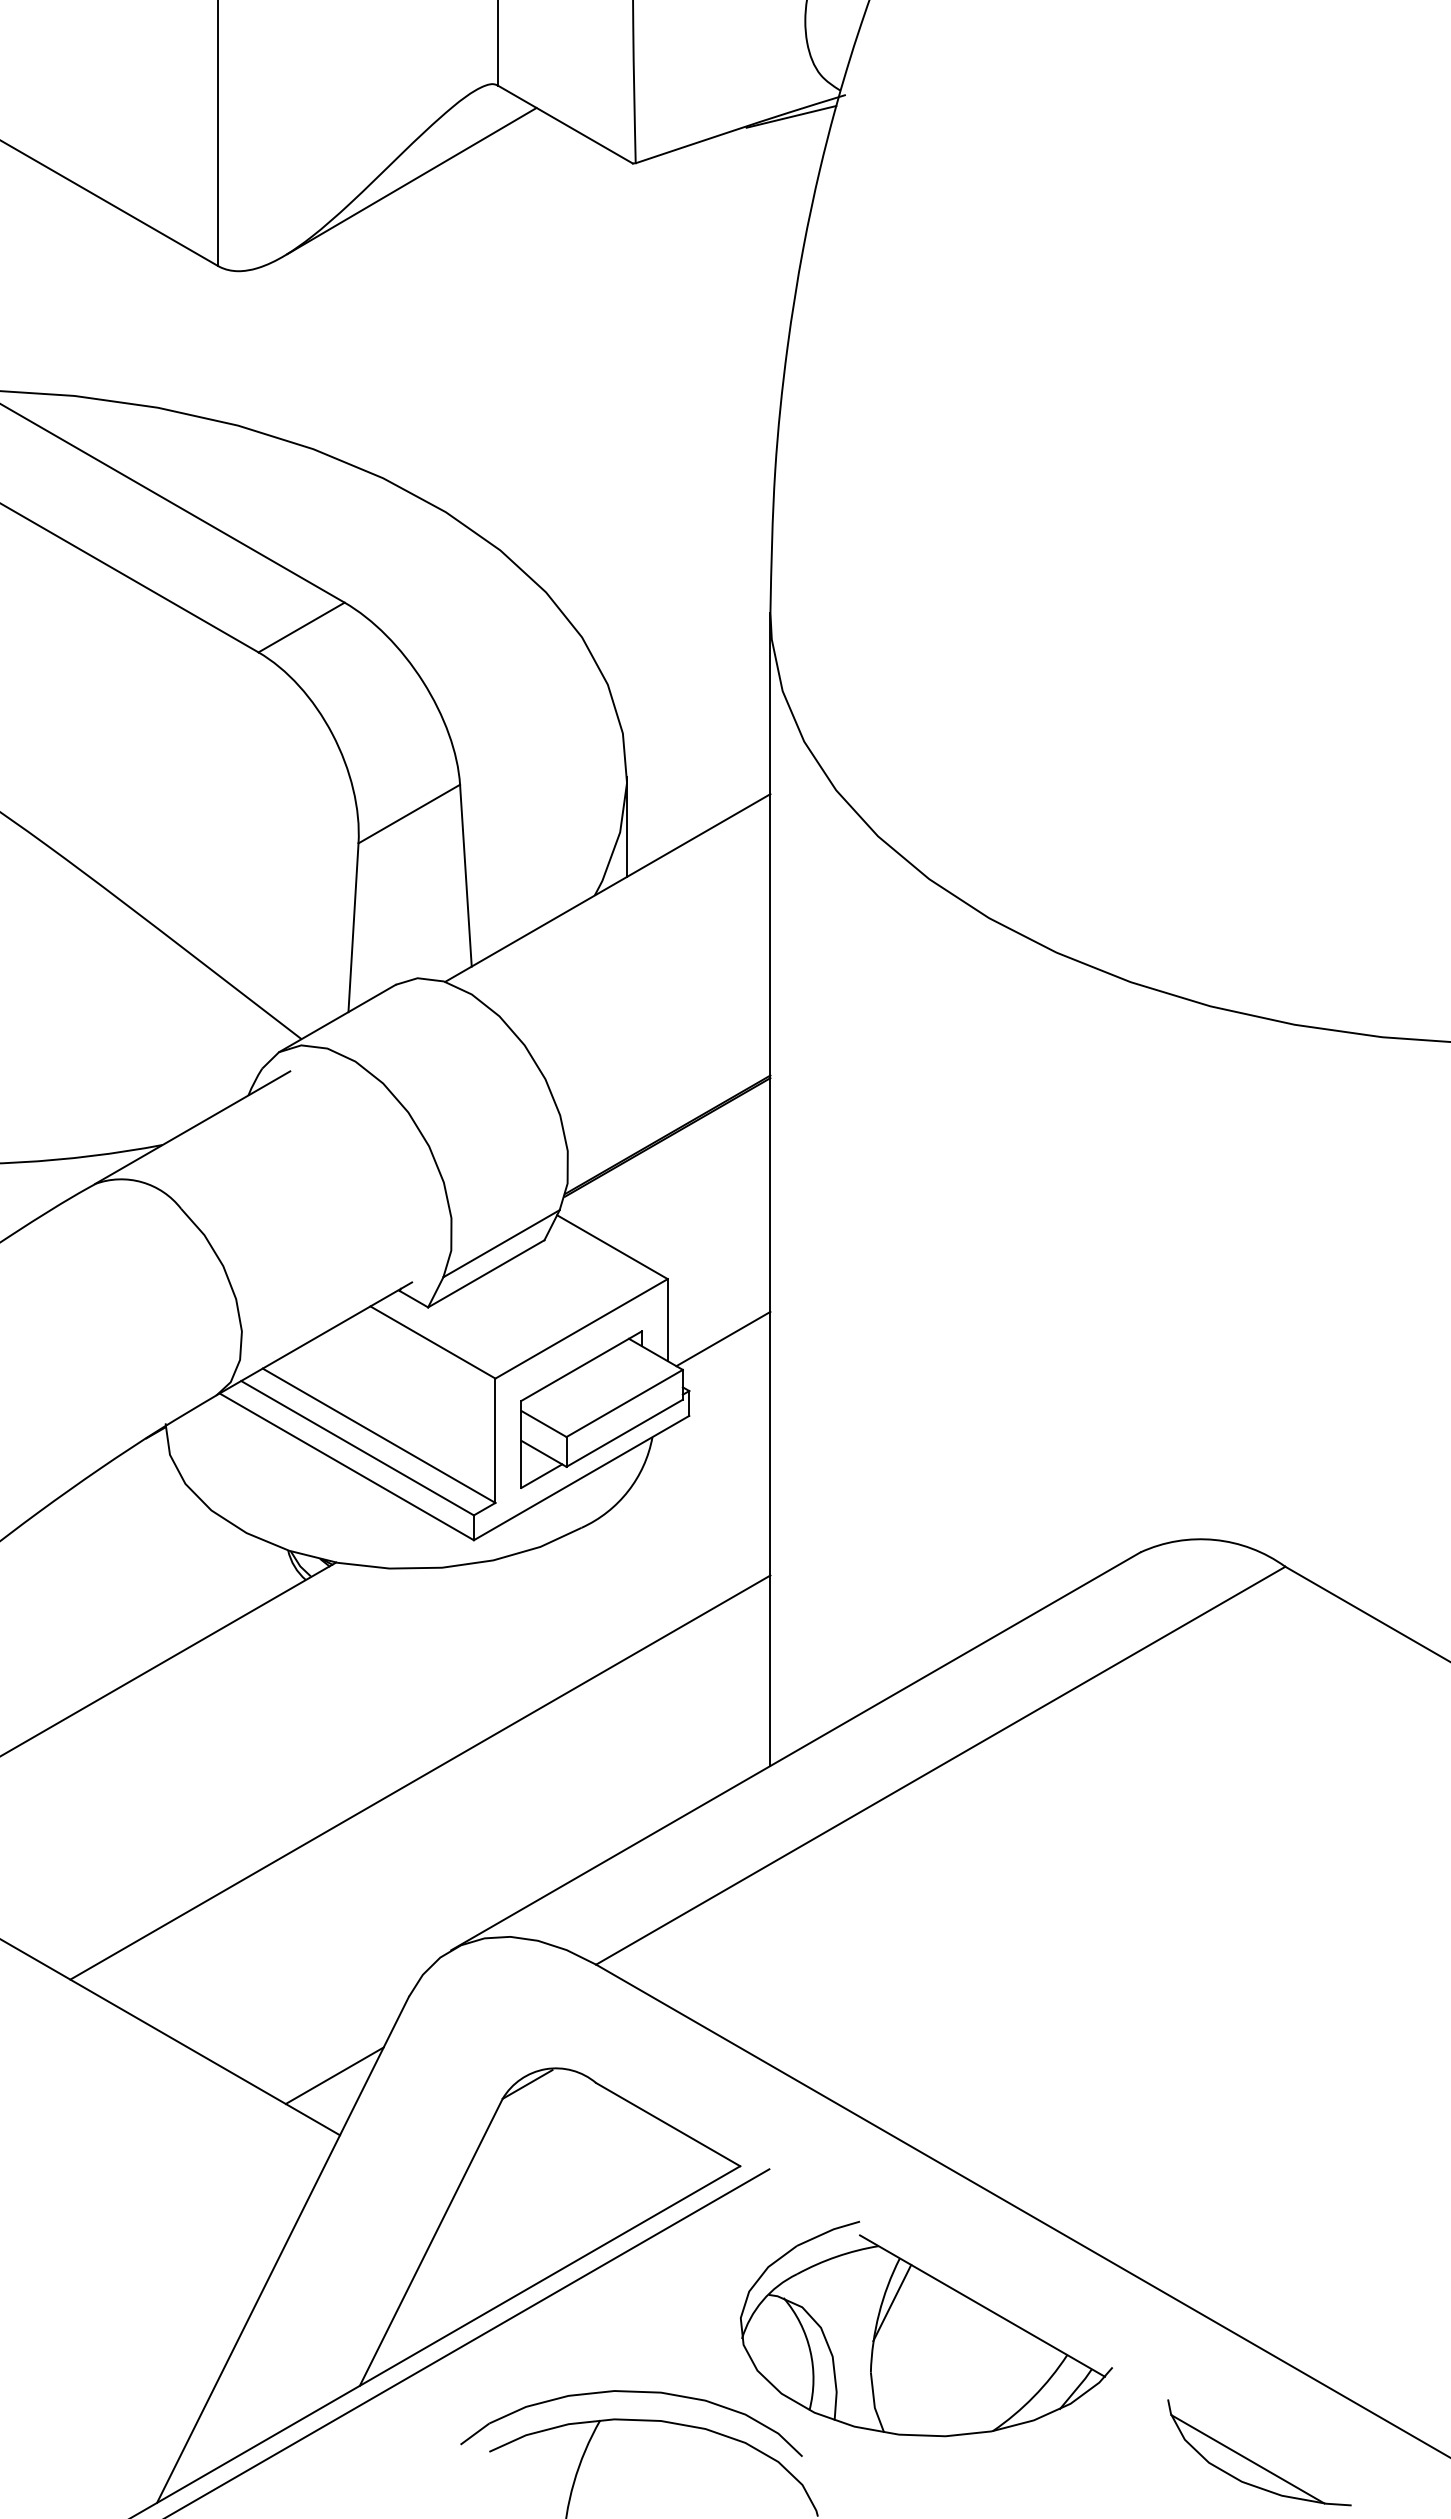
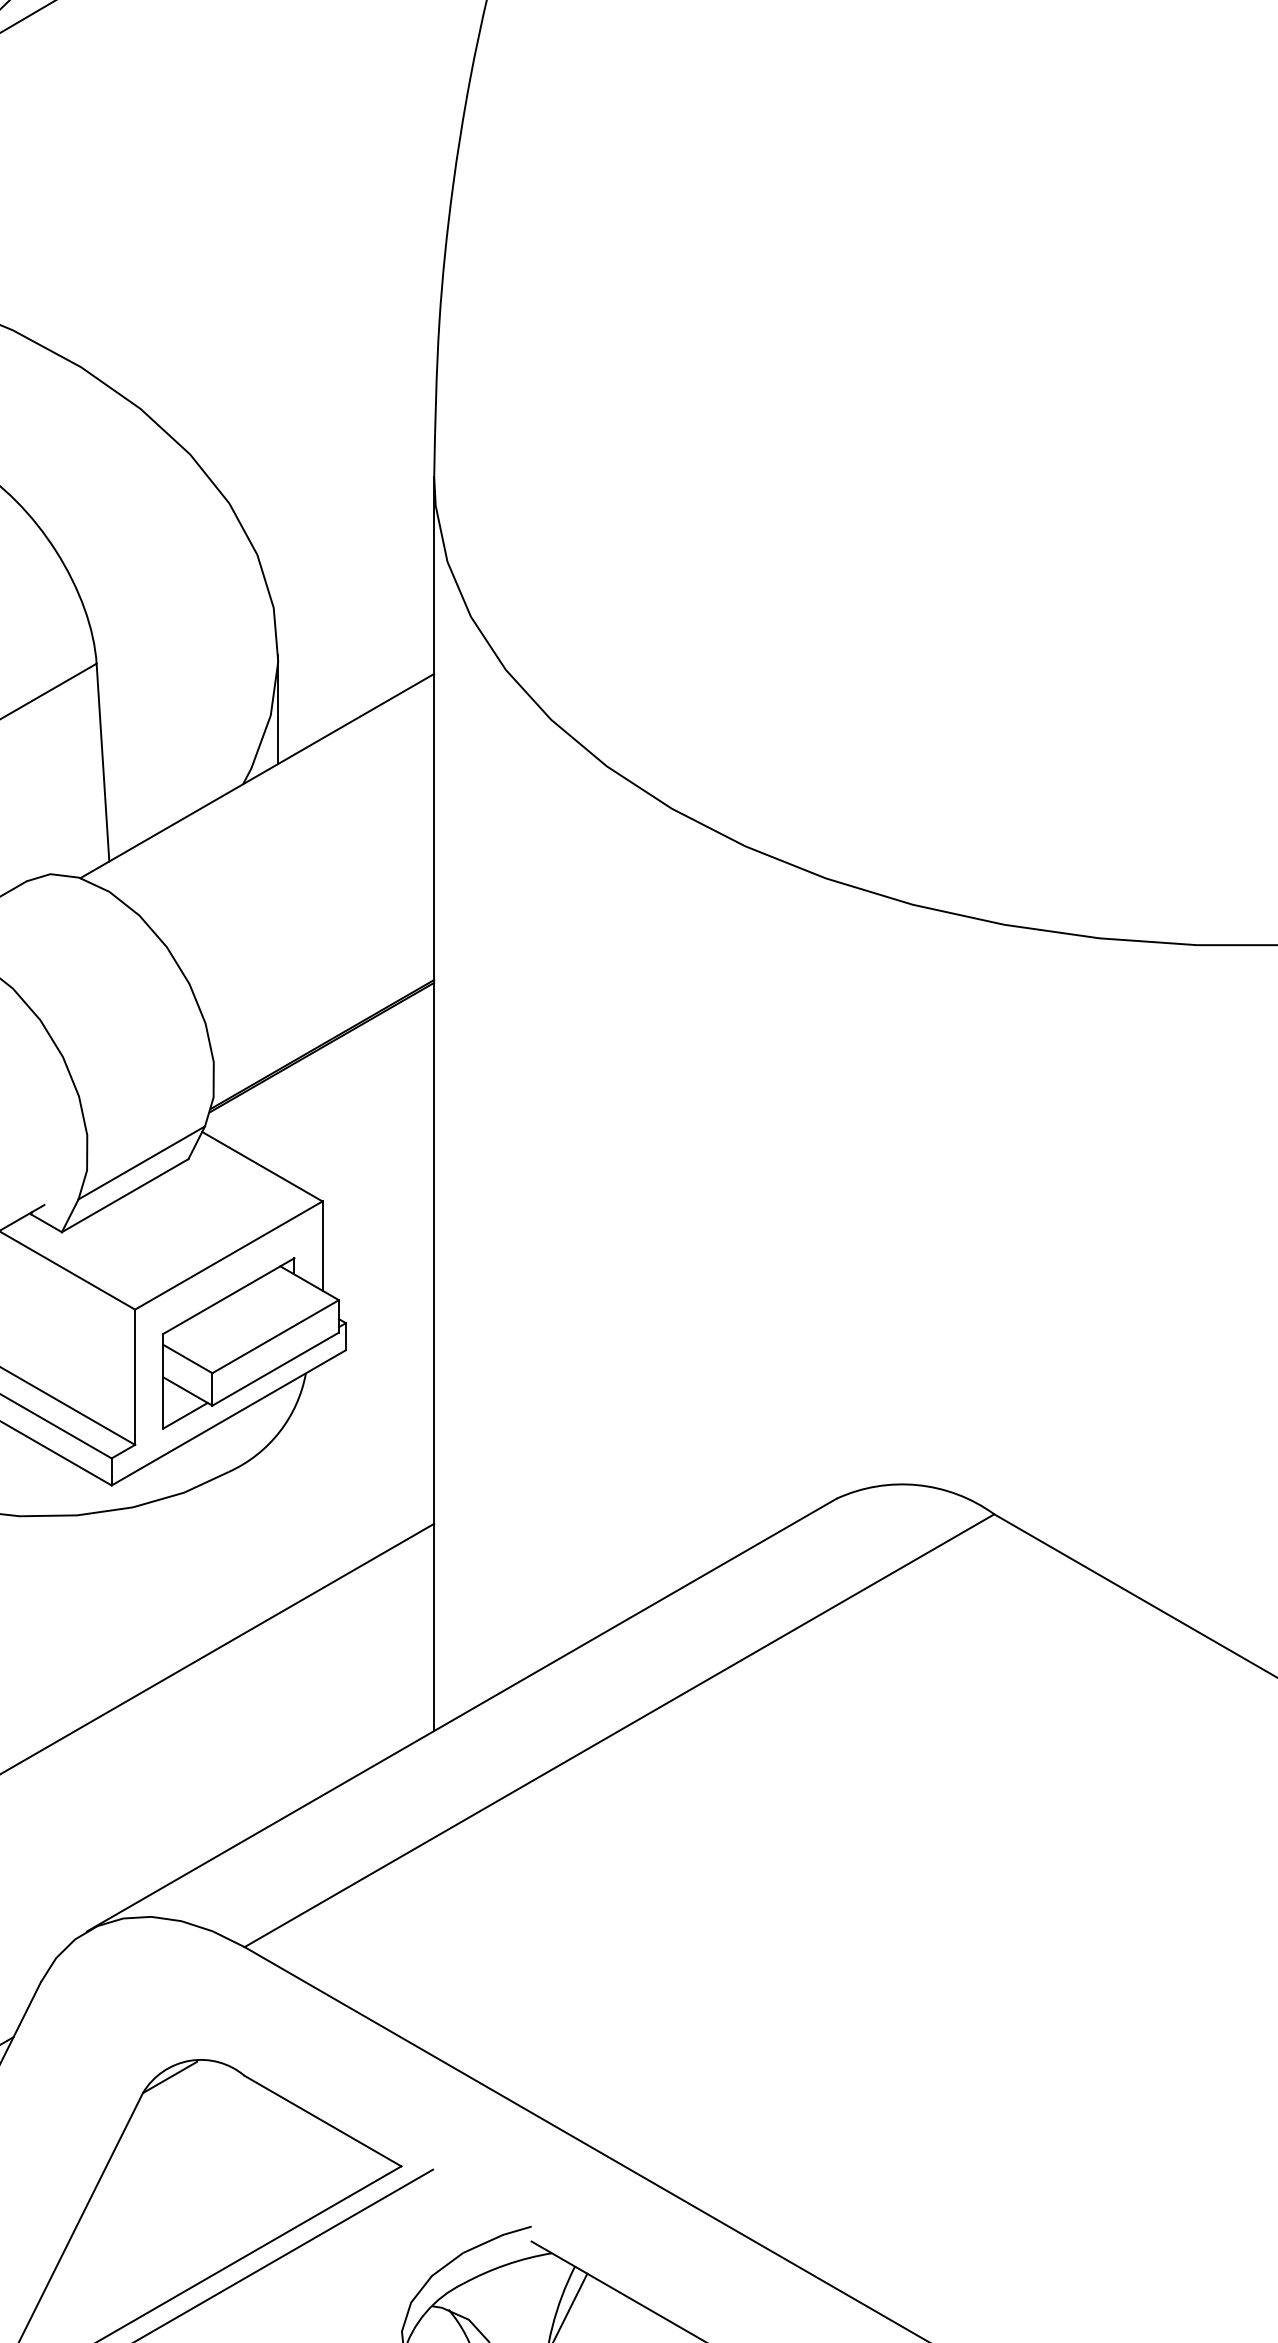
line: (723, 1338) -> (383, 1266), removed

